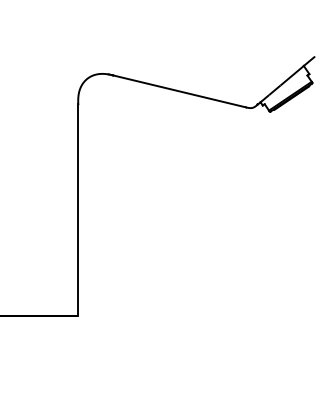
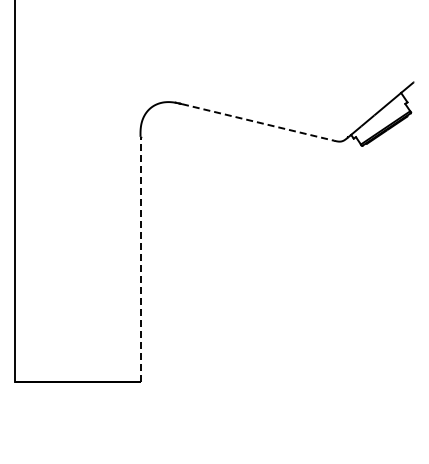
line: (180, 91) -> (258, 122), solid -> dashed
line: (78, 210) -> (140, 259), solid -> dashed

